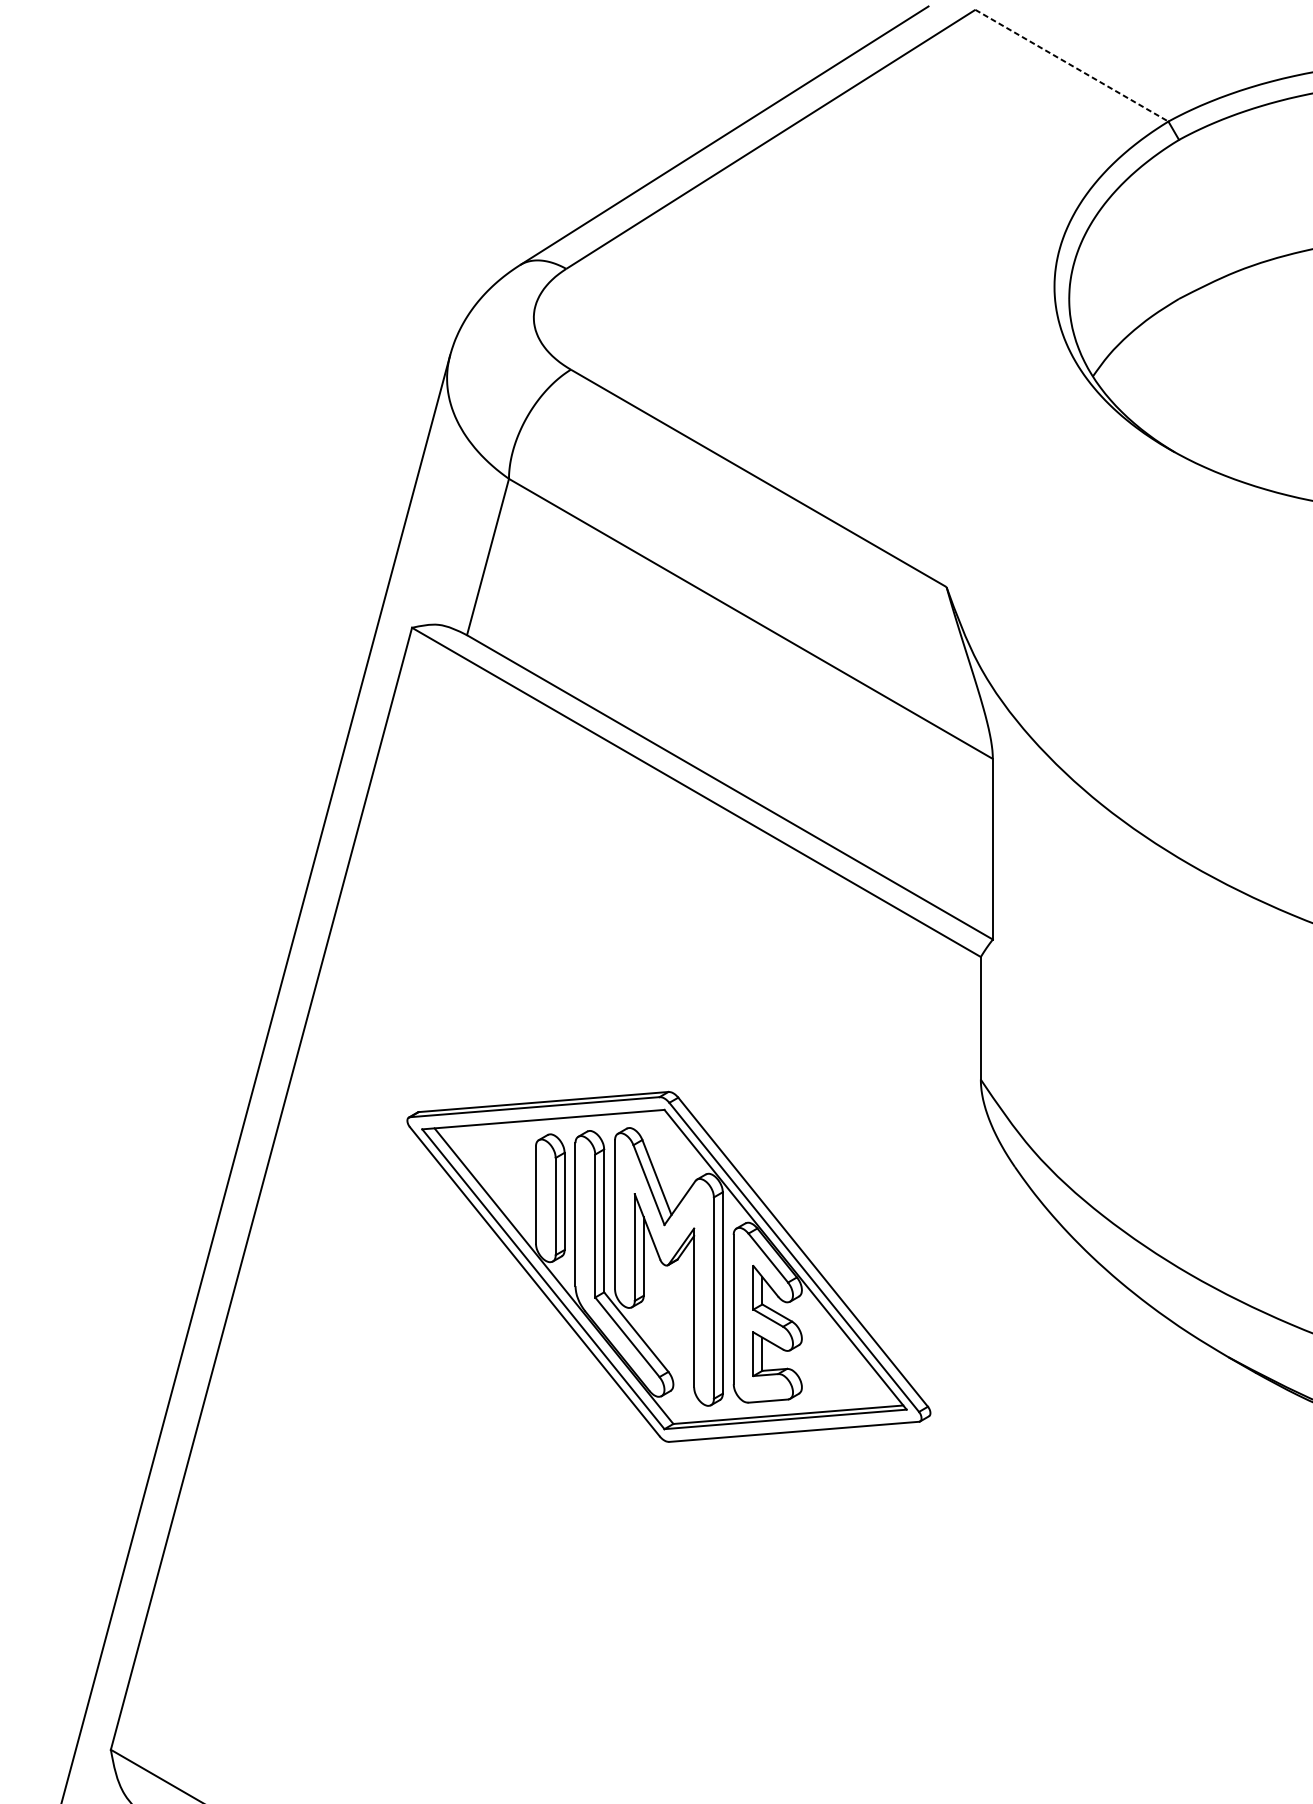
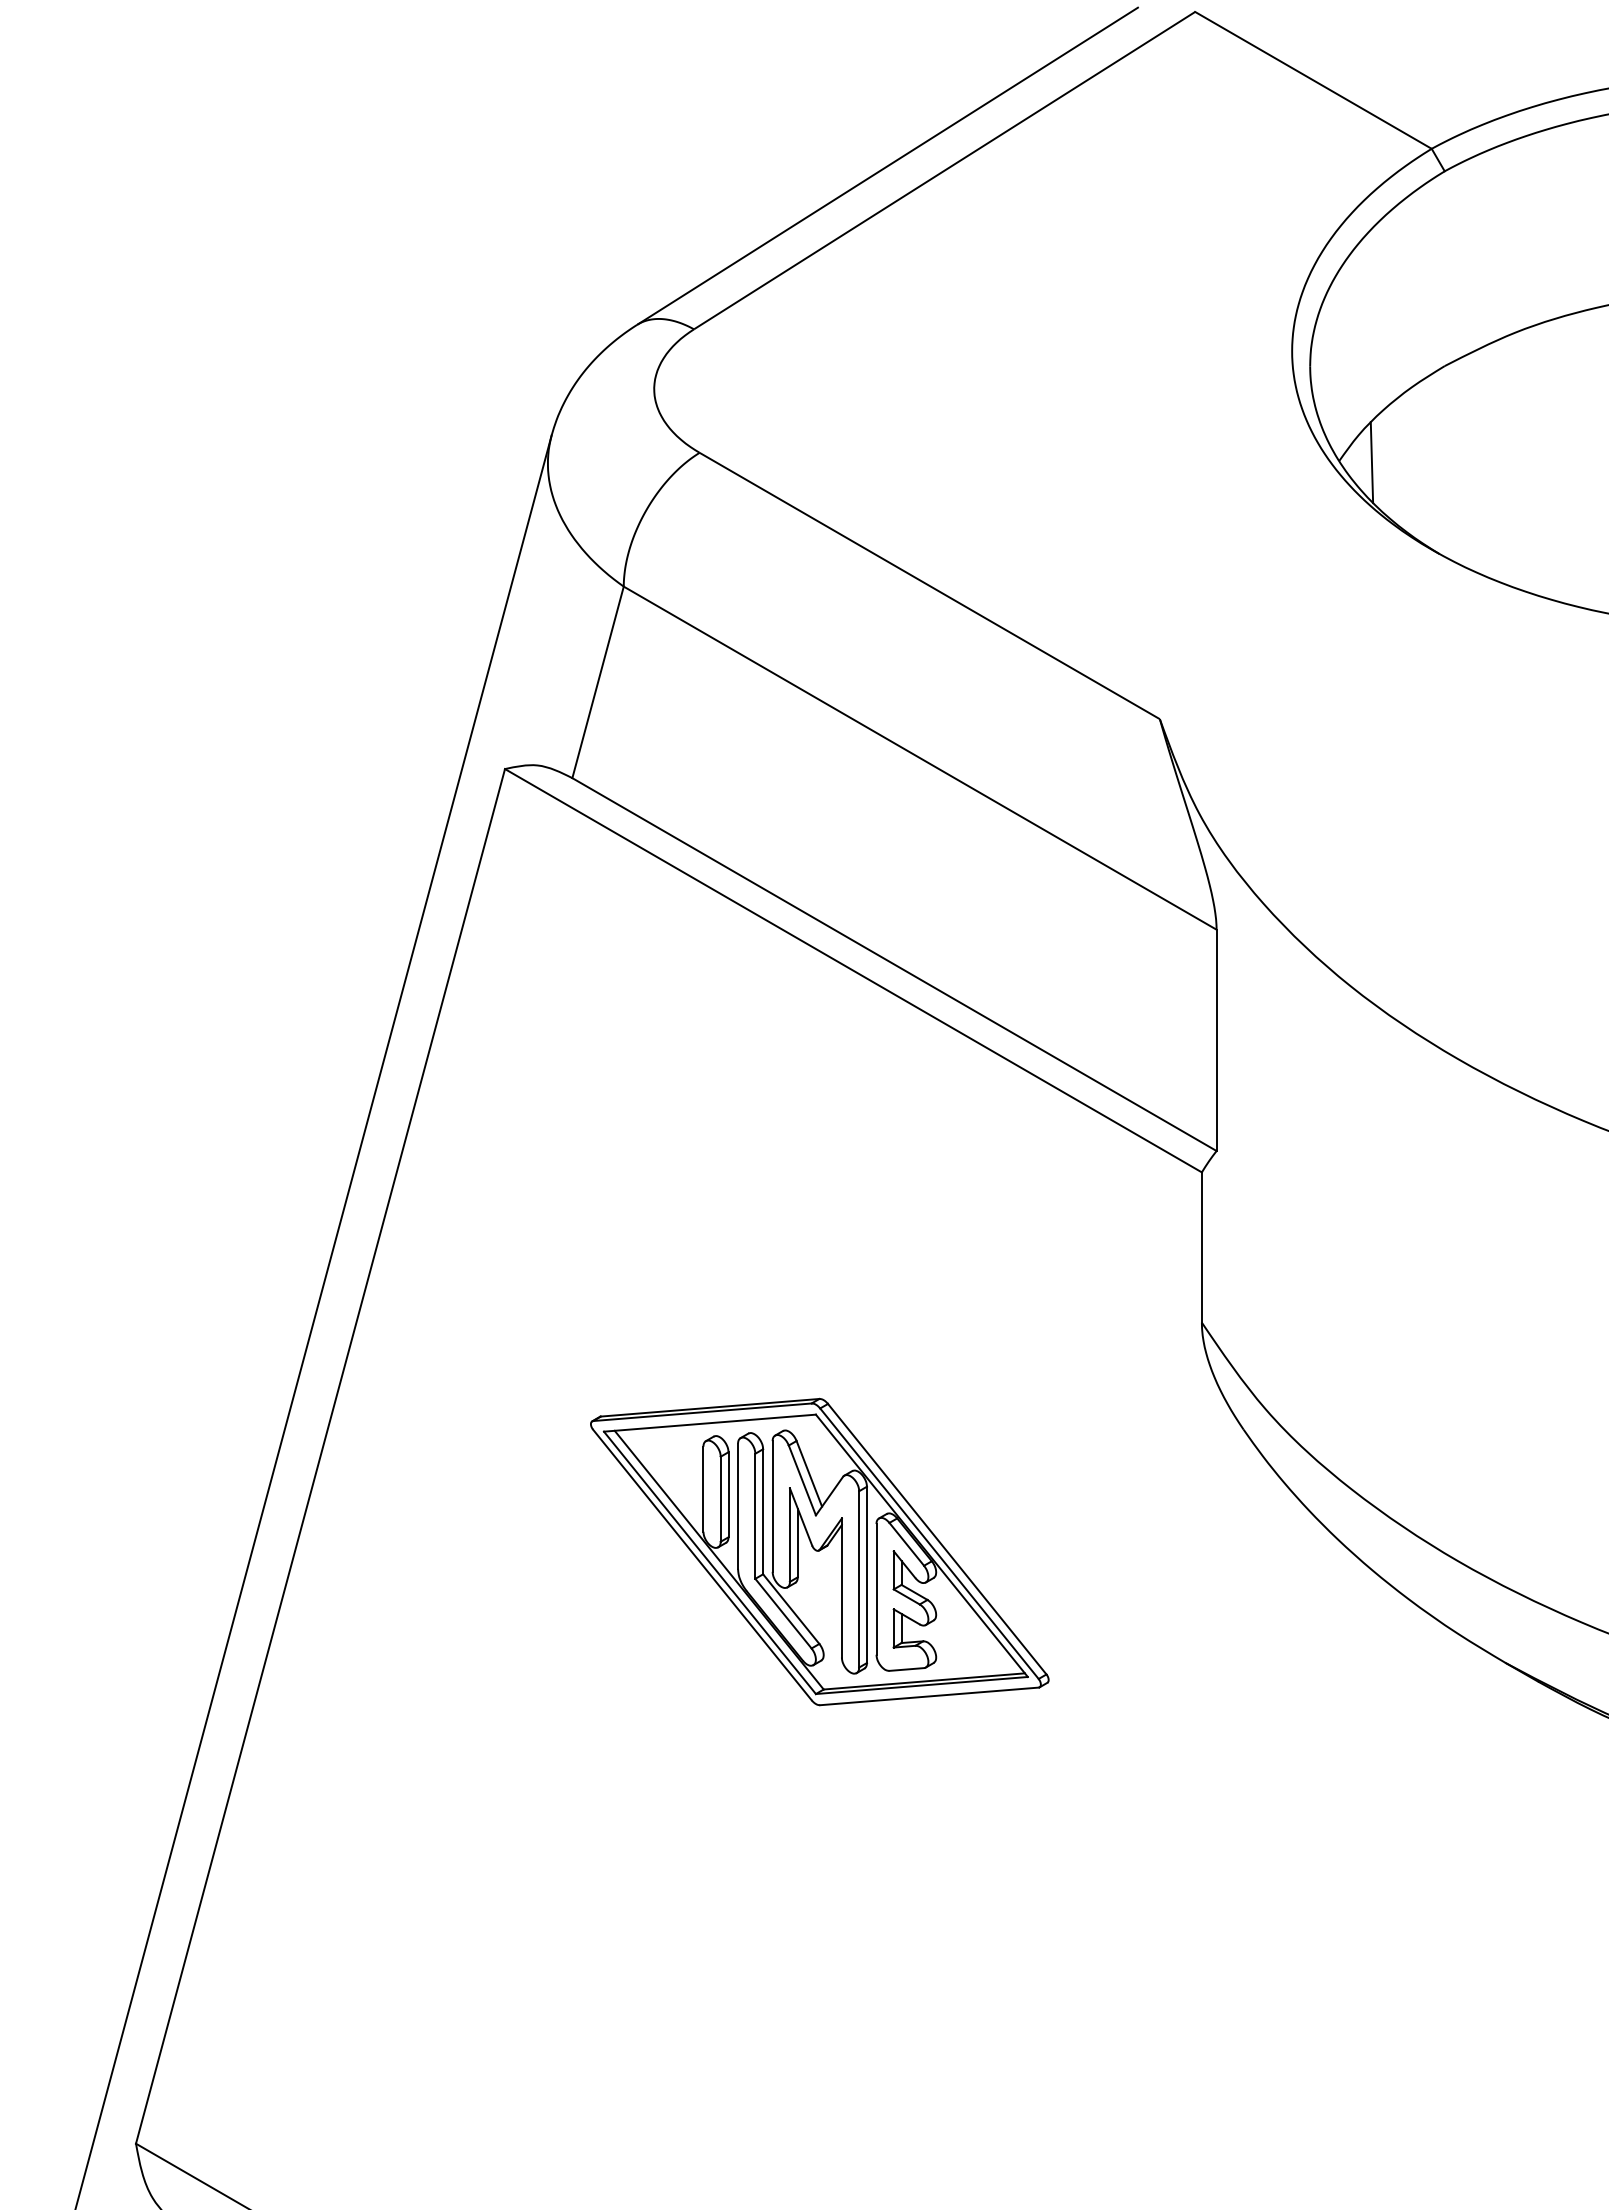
line: (1071, 65) -> (1313, 80), dashed -> solid
line: (1119, 377) -> (1371, 462), added
part: (668, 1266) -> (819, 1551), size x0.71

